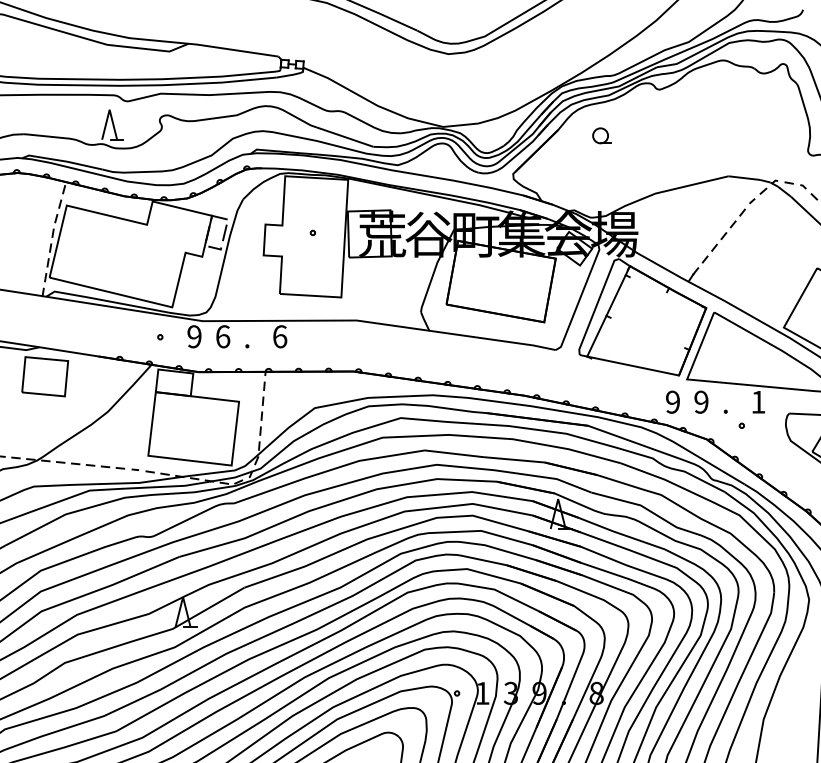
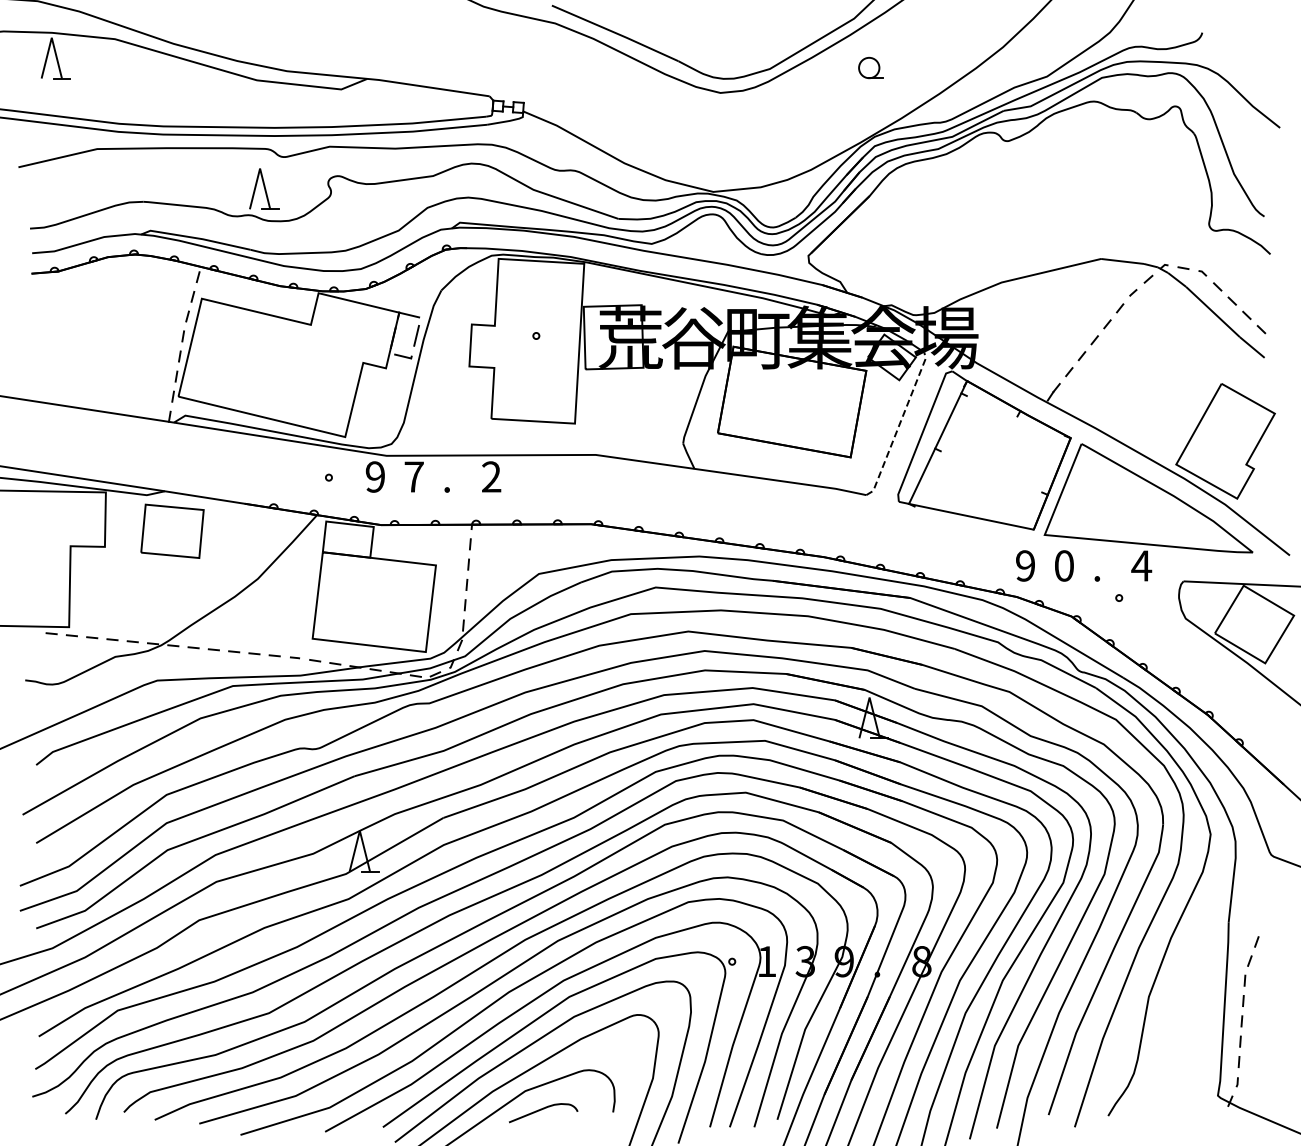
part: (601, 135) -> (870, 67), moved
line: (580, 298) -> (899, 425), solid -> dashed
text: (222, 336) -> (413, 476), 6 -> 7
text: (279, 336) -> (491, 476), 6 -> 2
text: (700, 401) -> (1063, 565), 9 -> 0
text: (758, 401) -> (1141, 565), 1 -> 4

